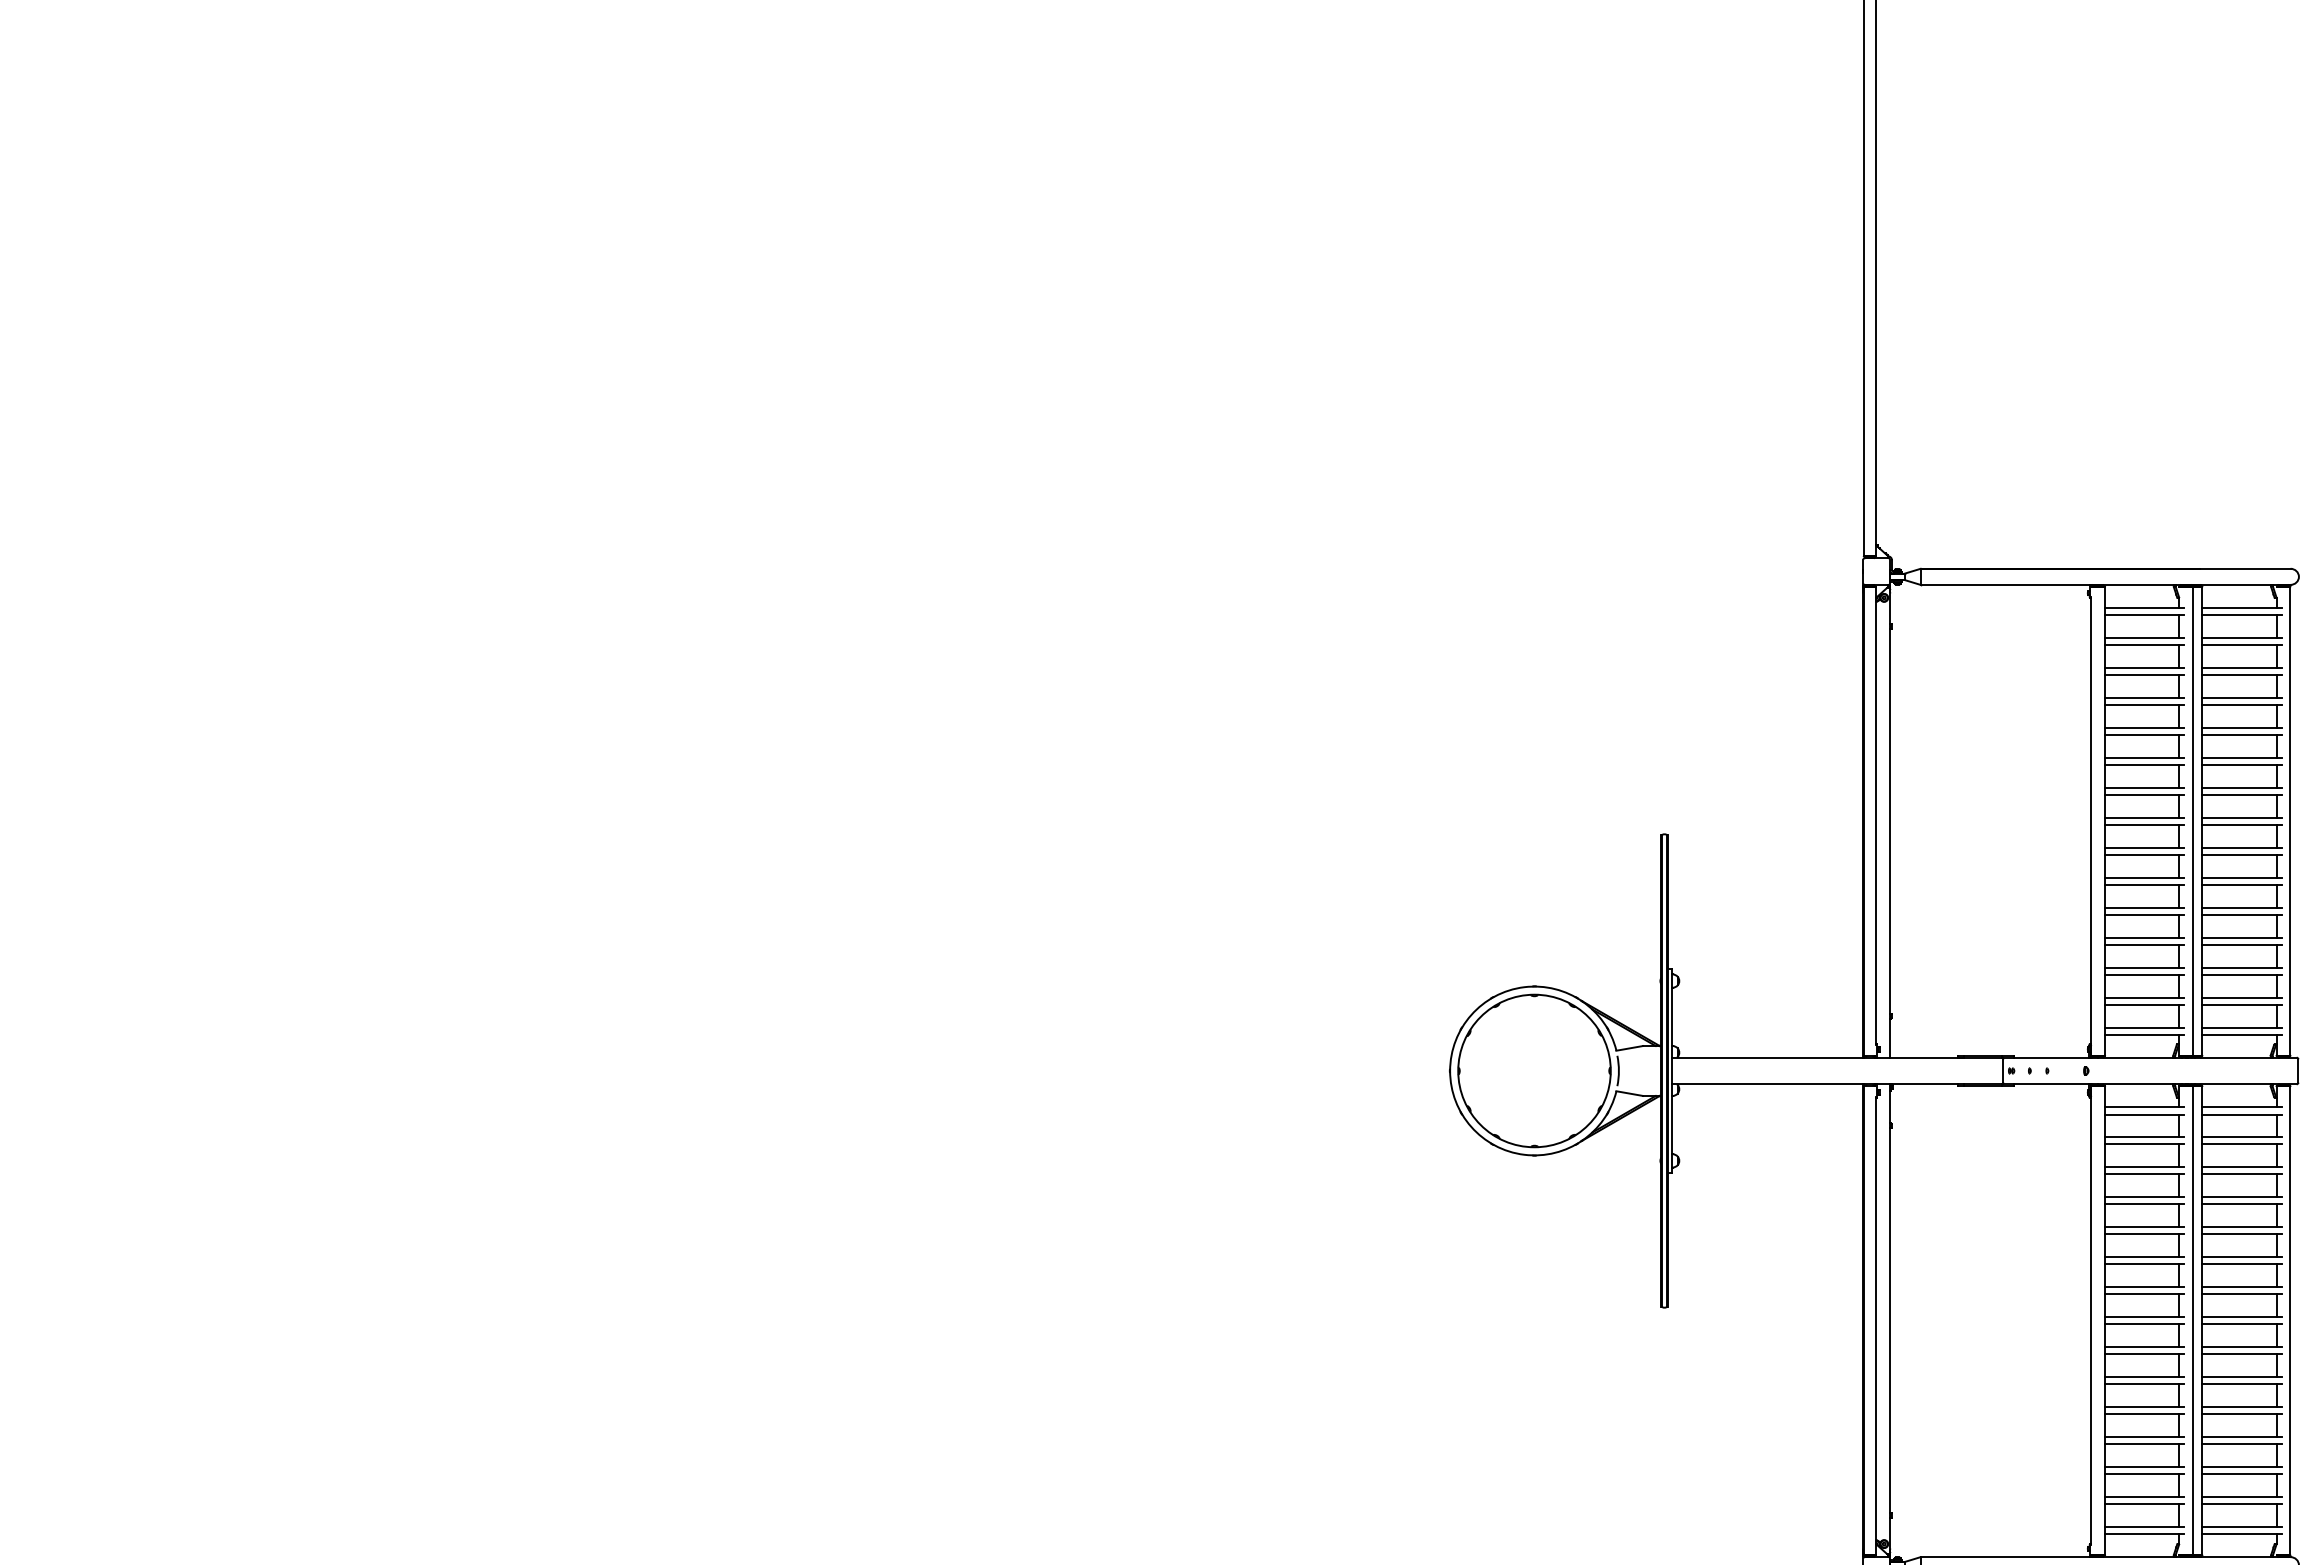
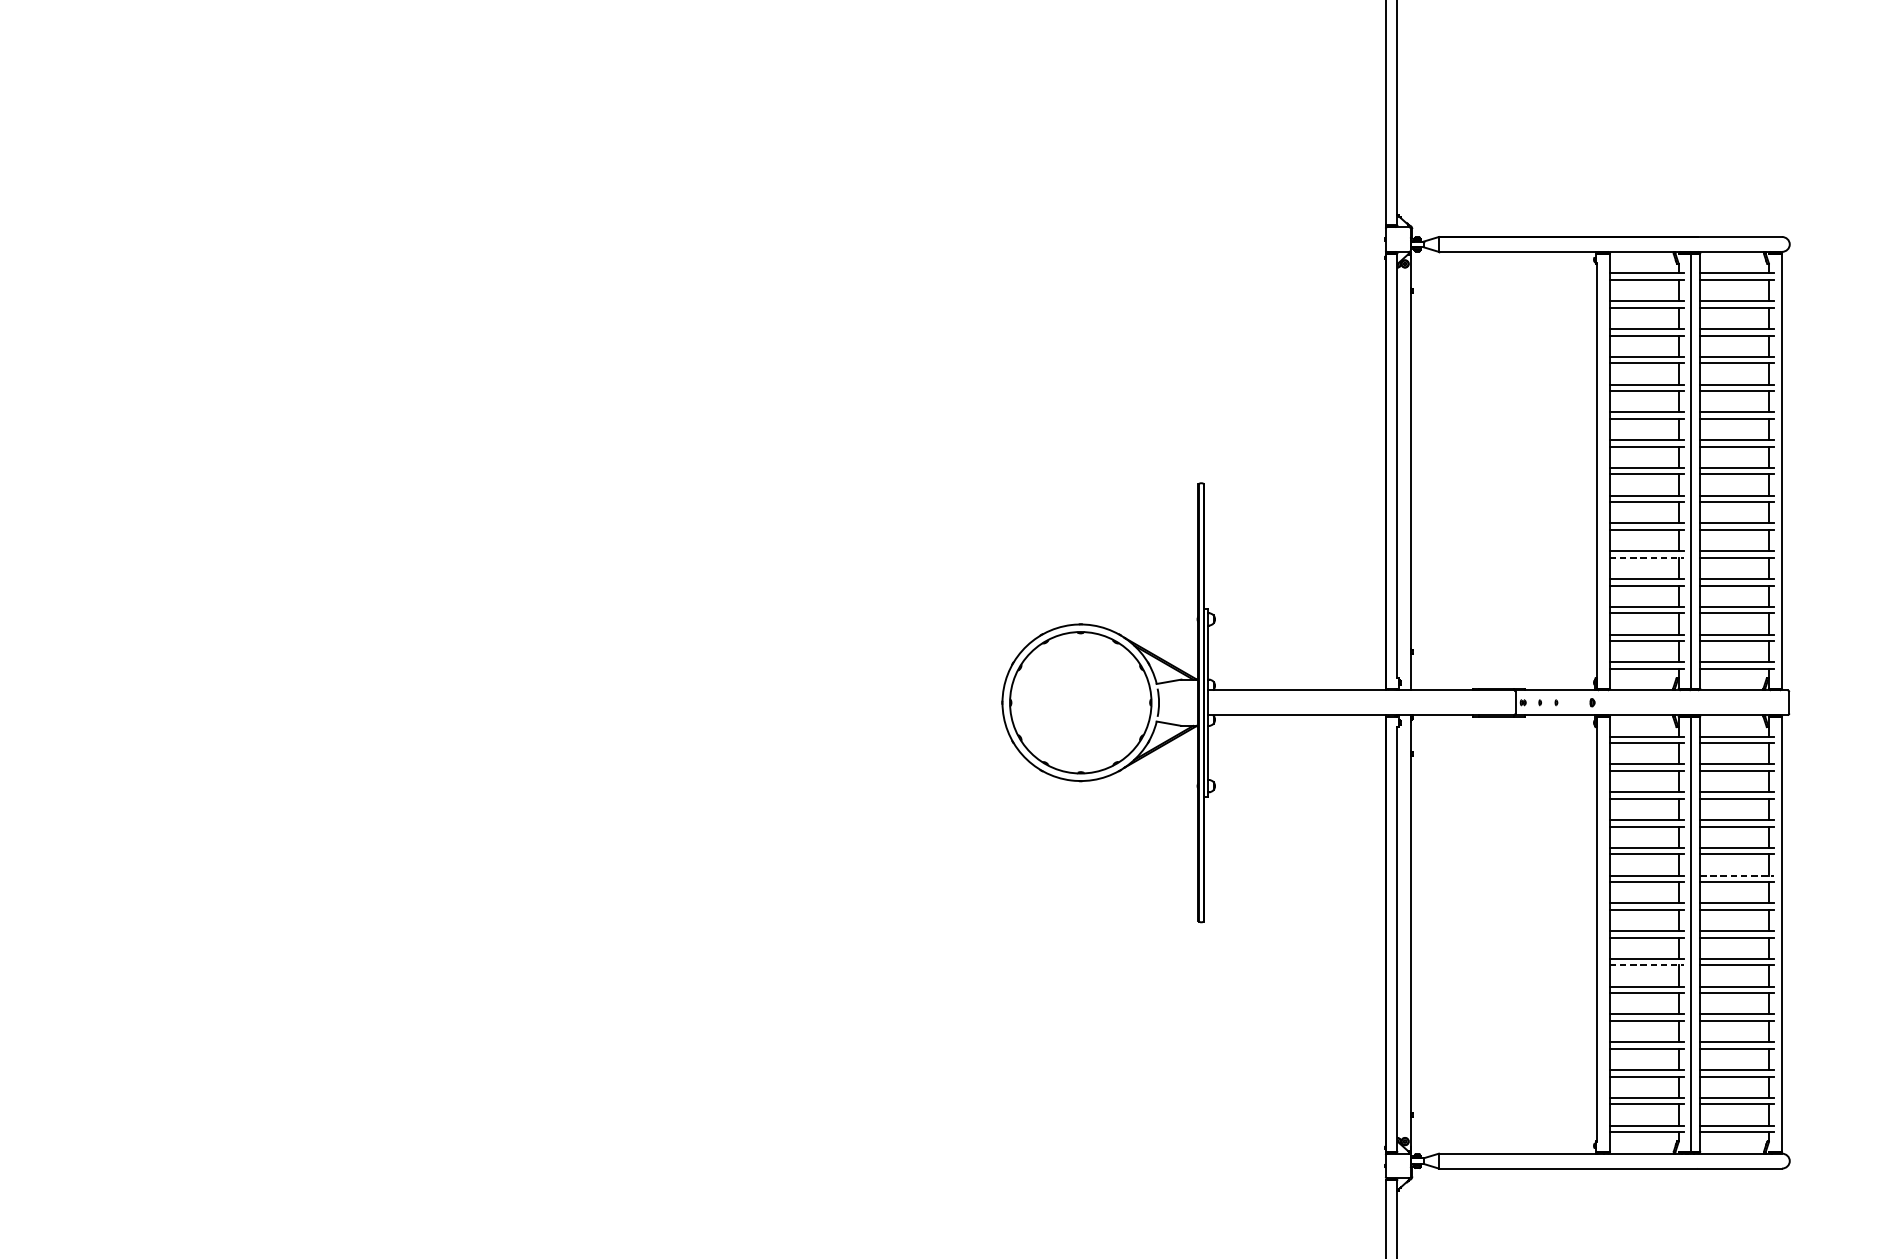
line: (2144, 914) -> (1646, 557), solid -> dashed
line: (2241, 1257) -> (1736, 875), solid -> dashed
line: (2144, 1354) -> (1646, 965), solid -> dashed

